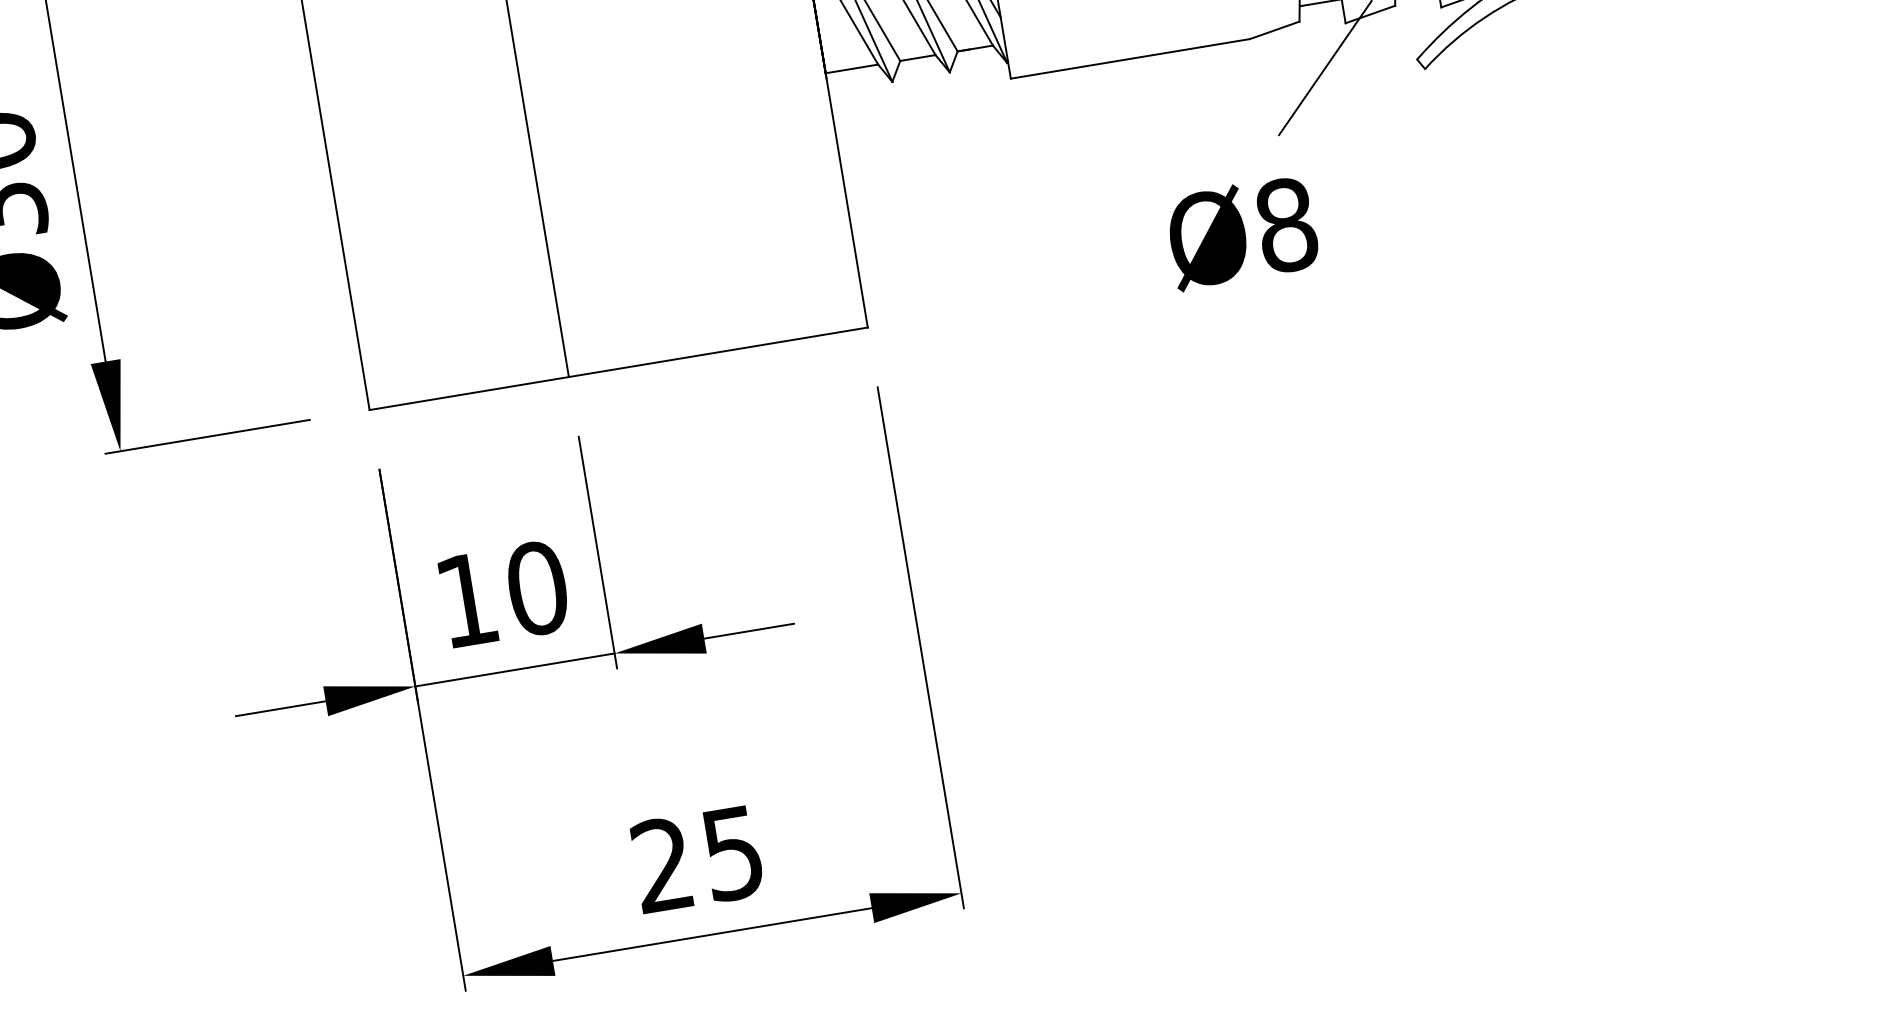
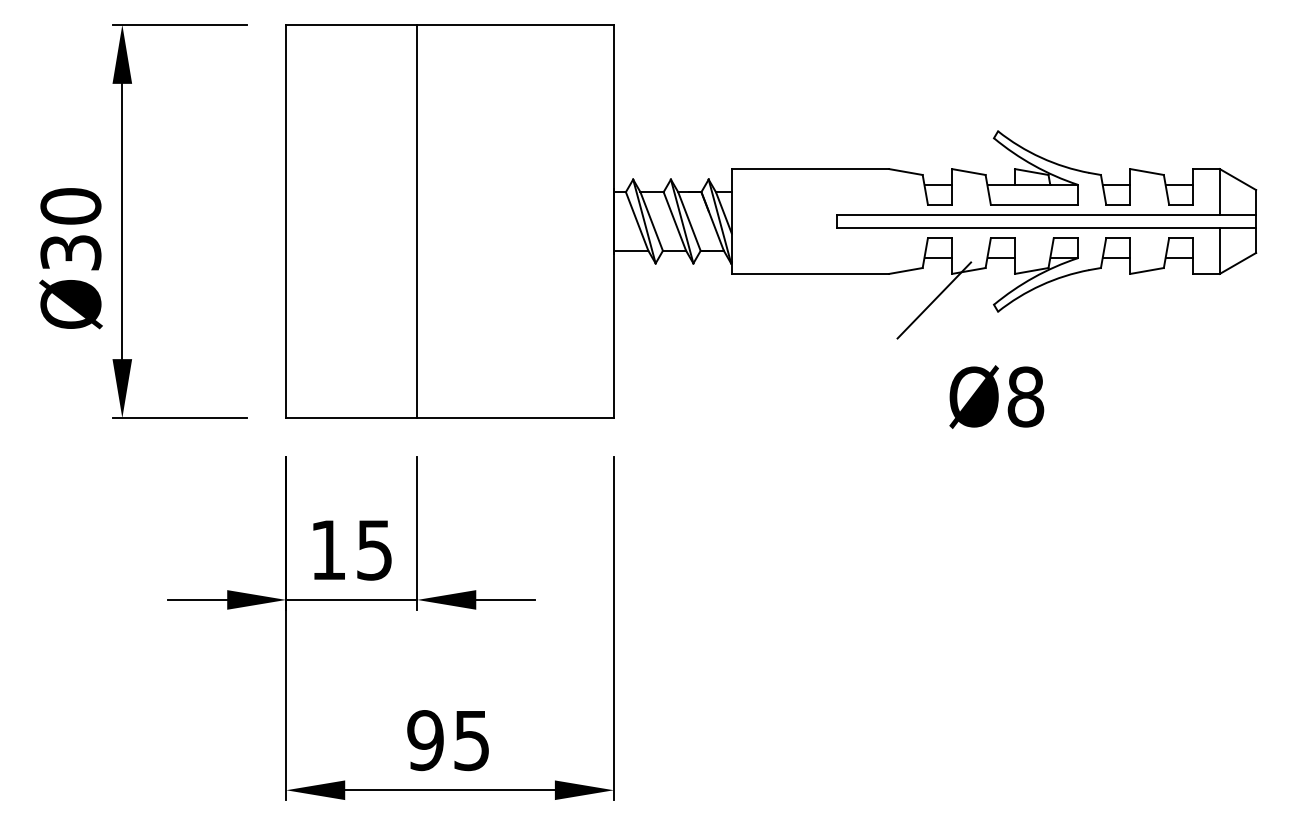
text: (1241, 231) -> (996, 396), moved
text: (536, 587) -> (374, 549), 10 -> 15
text: (662, 865) -> (425, 740), 25 -> 95

